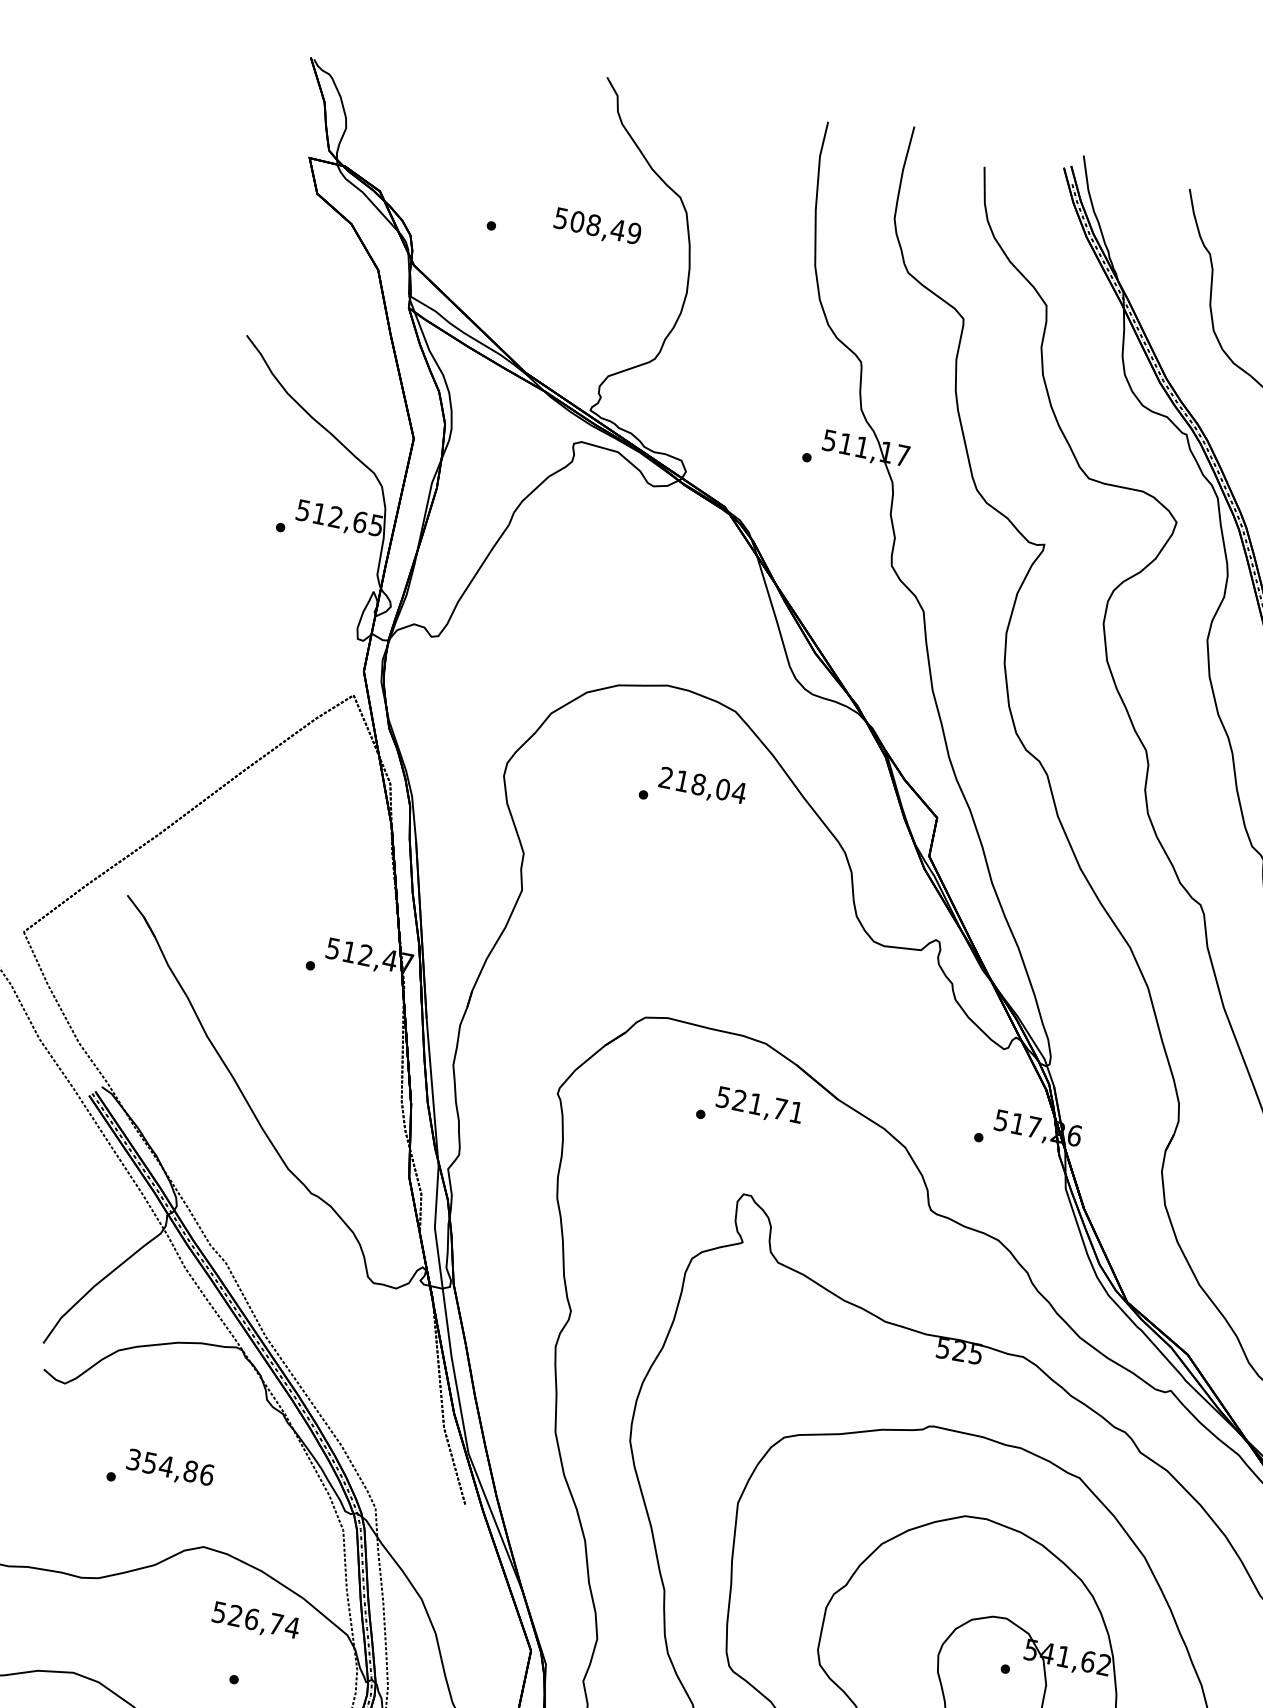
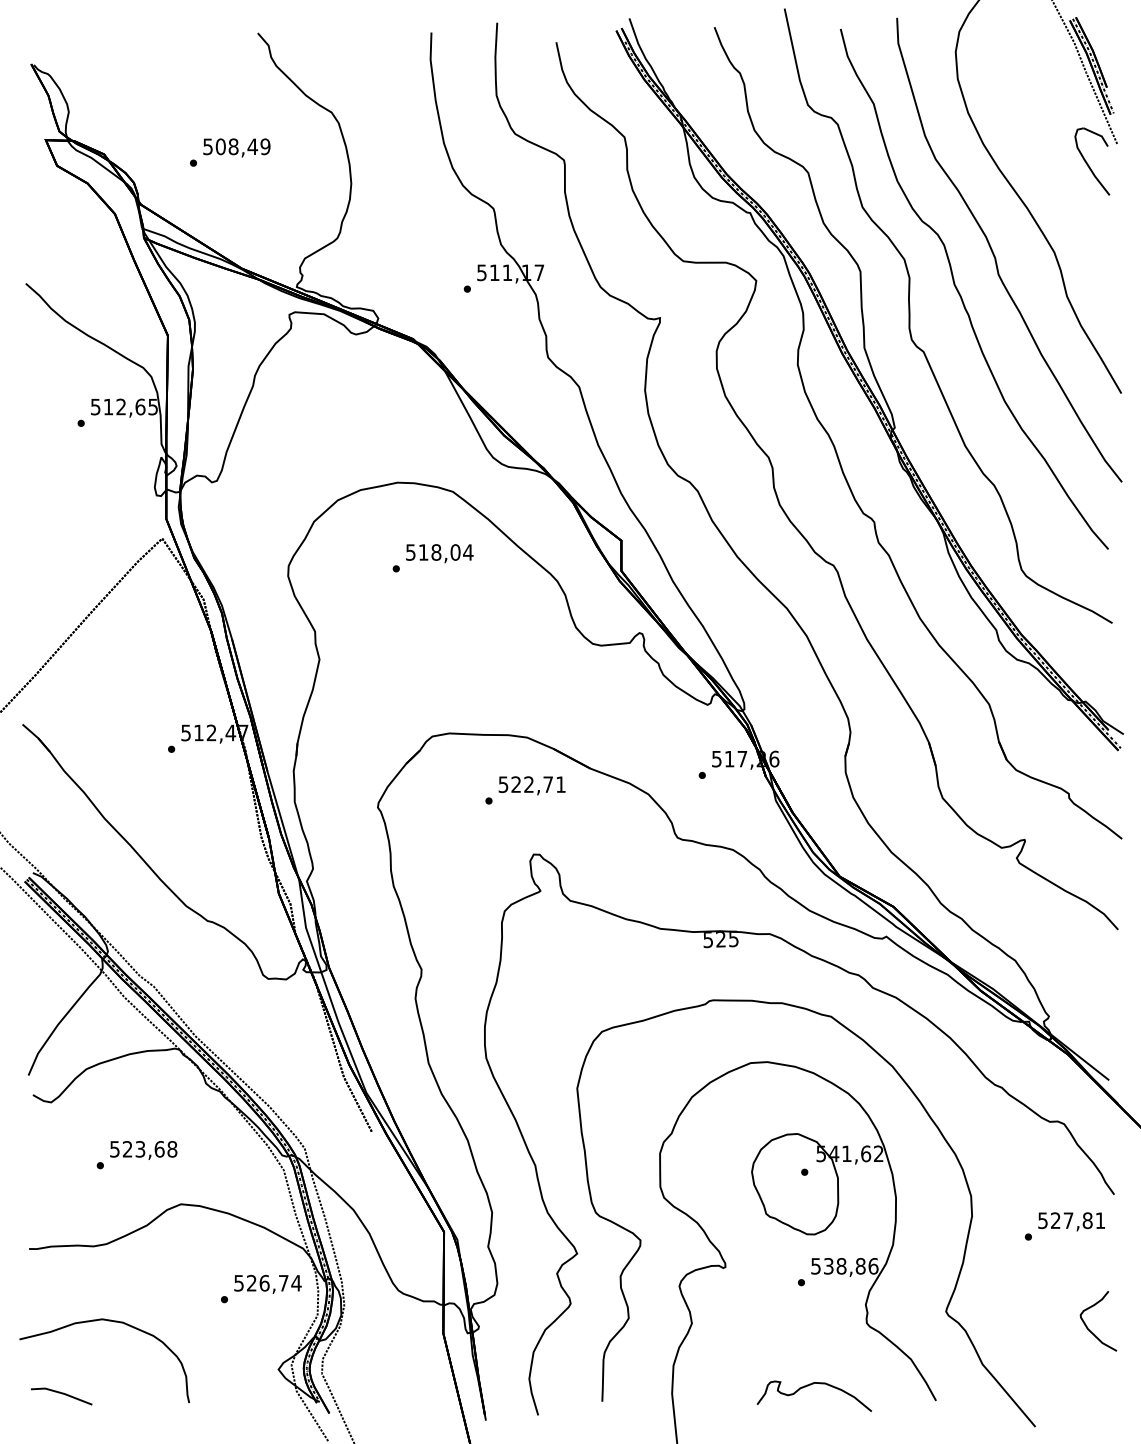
text: (597, 226) -> (236, 147), moved
text: (665, 777) -> (410, 552), 218,04 -> 518,04
text: (755, 1103) -> (528, 784), 521,71 -> 522,71
text: (170, 1467) -> (143, 1149), 354,86 -> 523,68
text: (255, 1621) -> (267, 1284), moved

